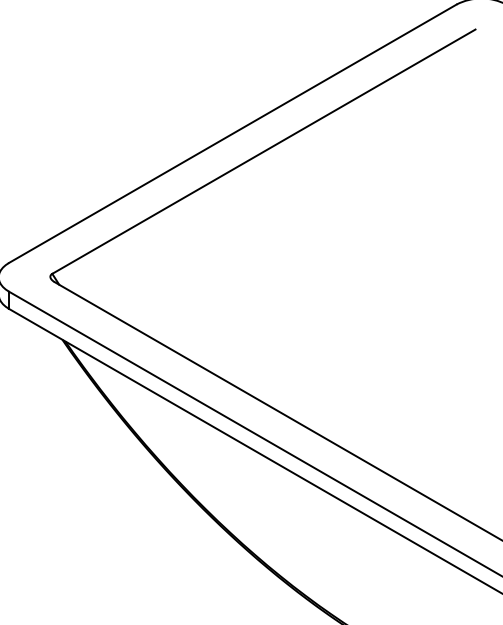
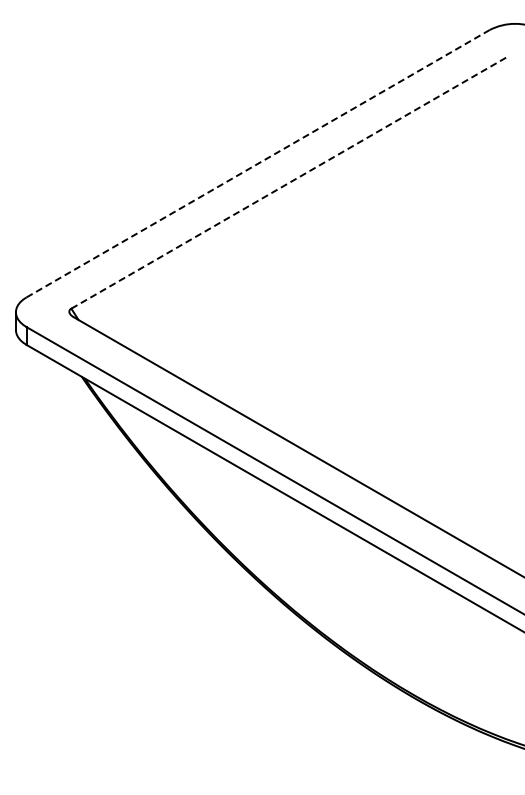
line: (233, 133) -> (258, 163), solid -> dashed
line: (264, 151) -> (290, 182), solid -> dashed

